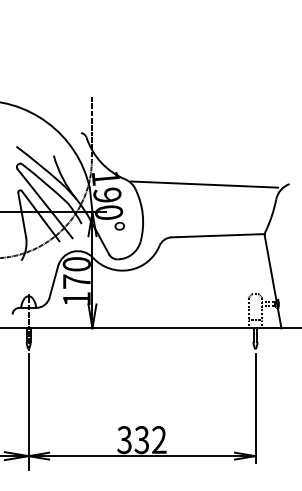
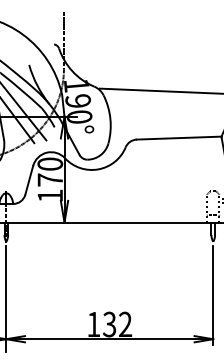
text: (124, 440) -> (93, 324), 332 -> 132

